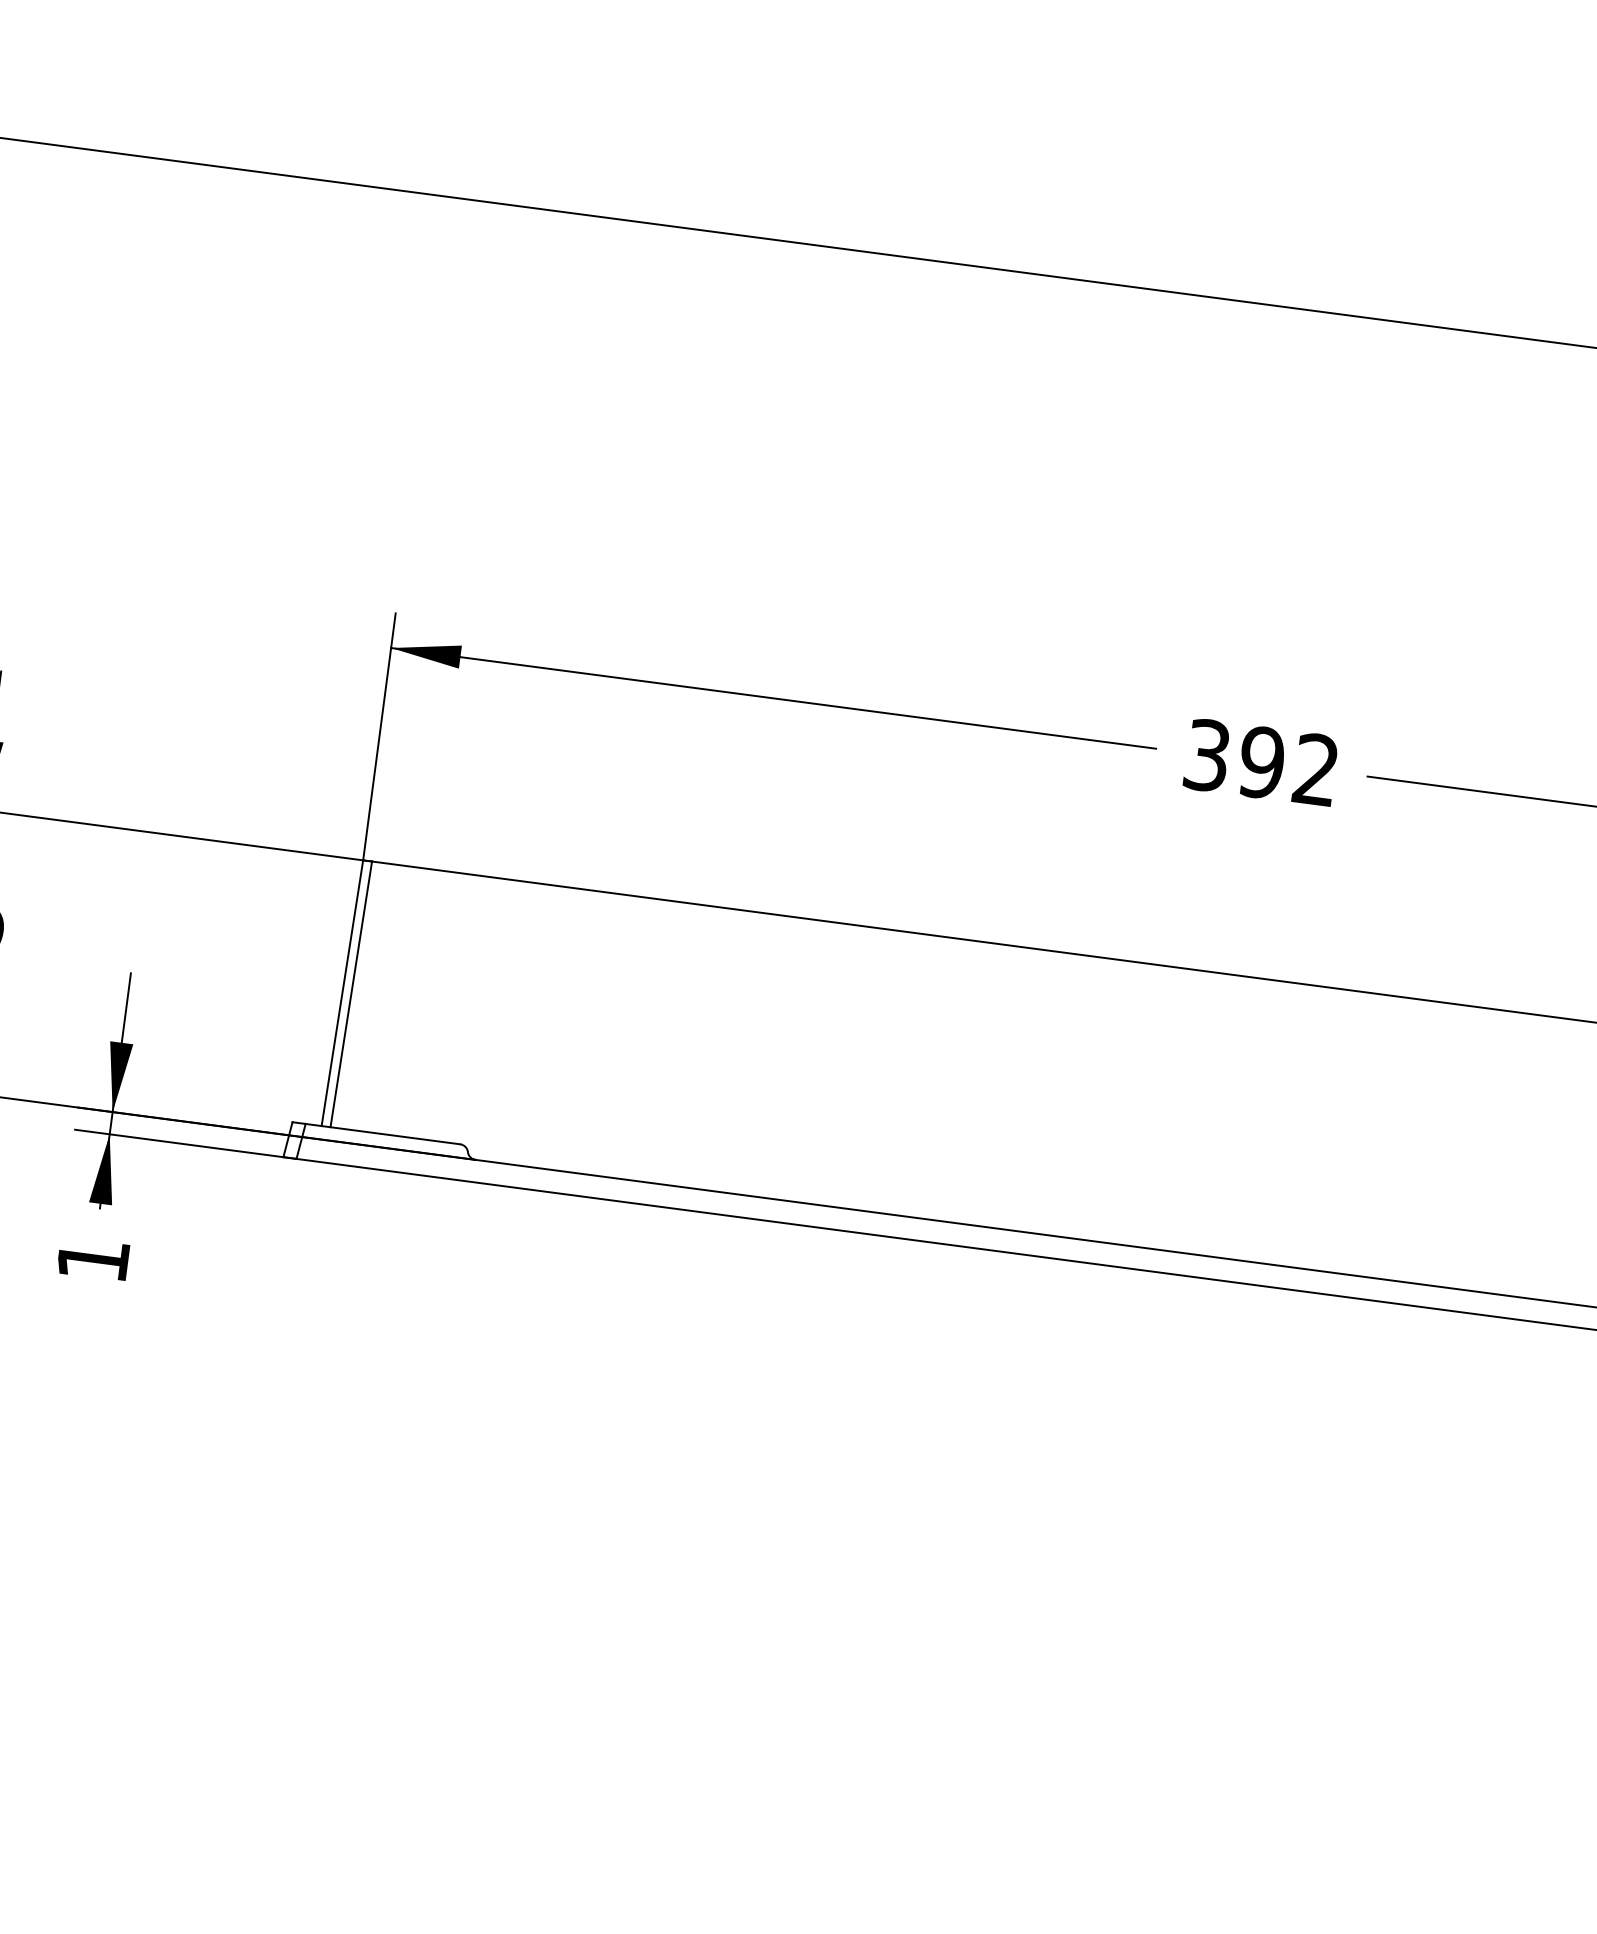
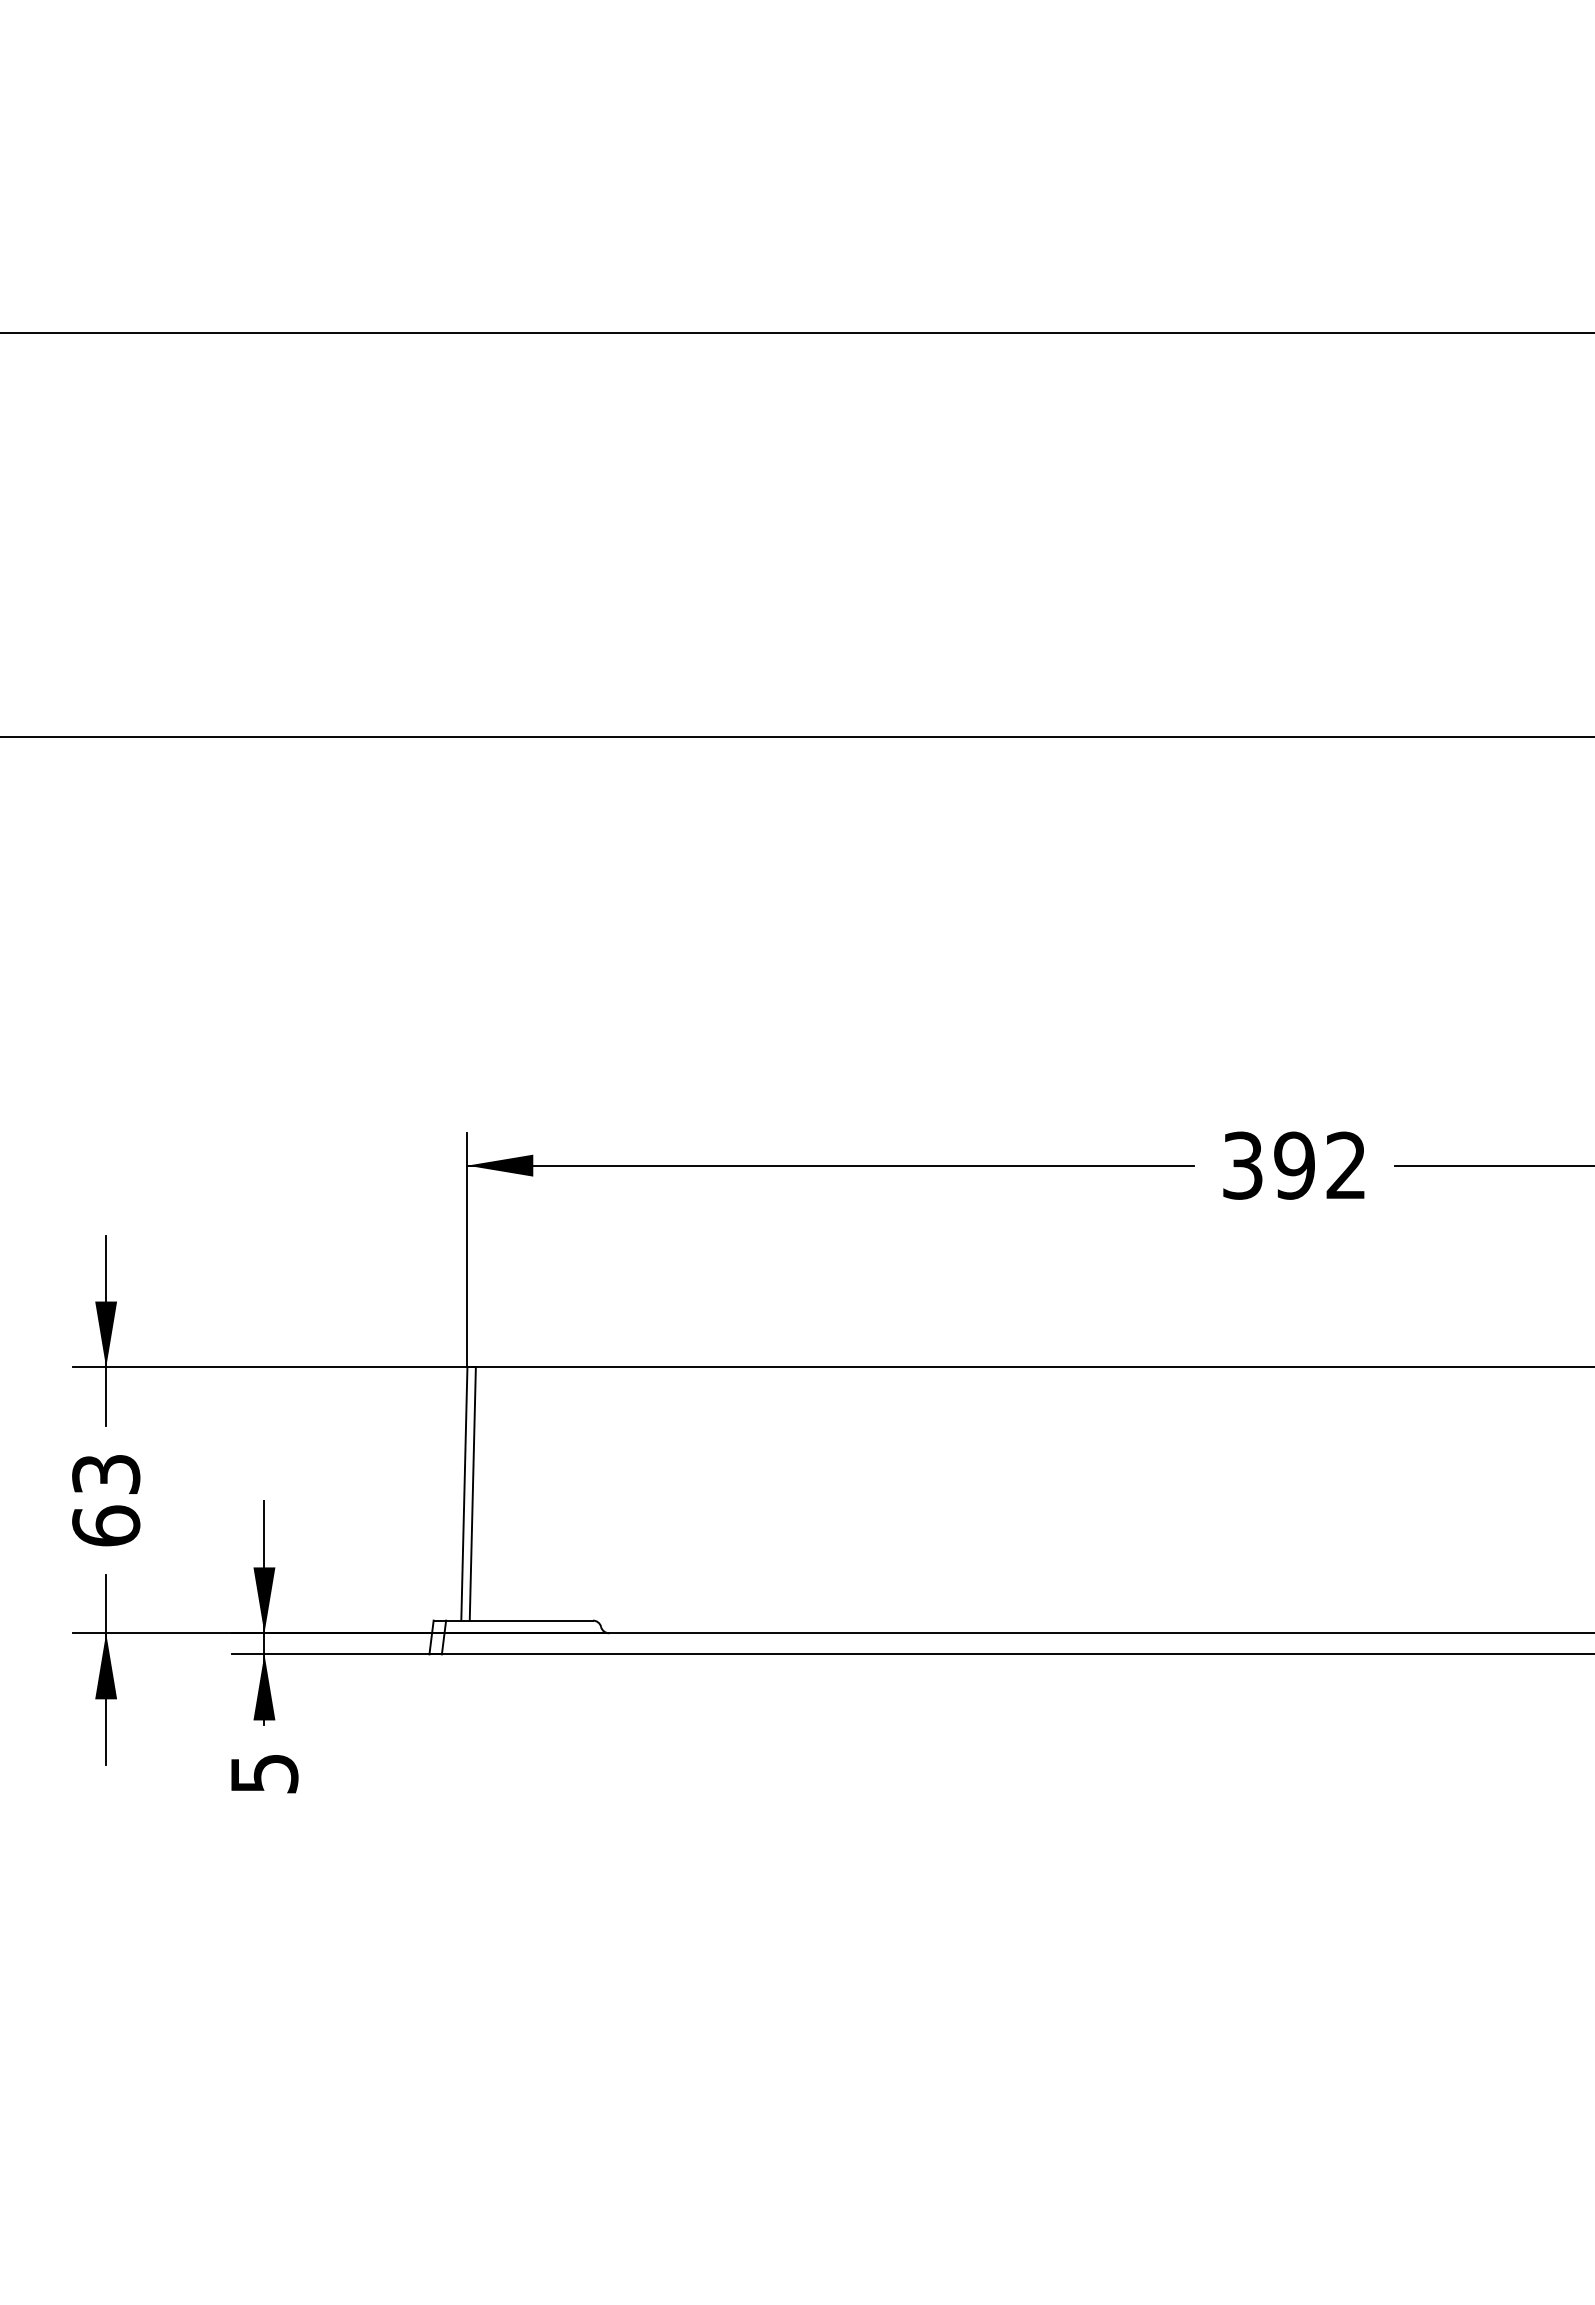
text: (93, 1260) -> (264, 1774), 1 -> 5

